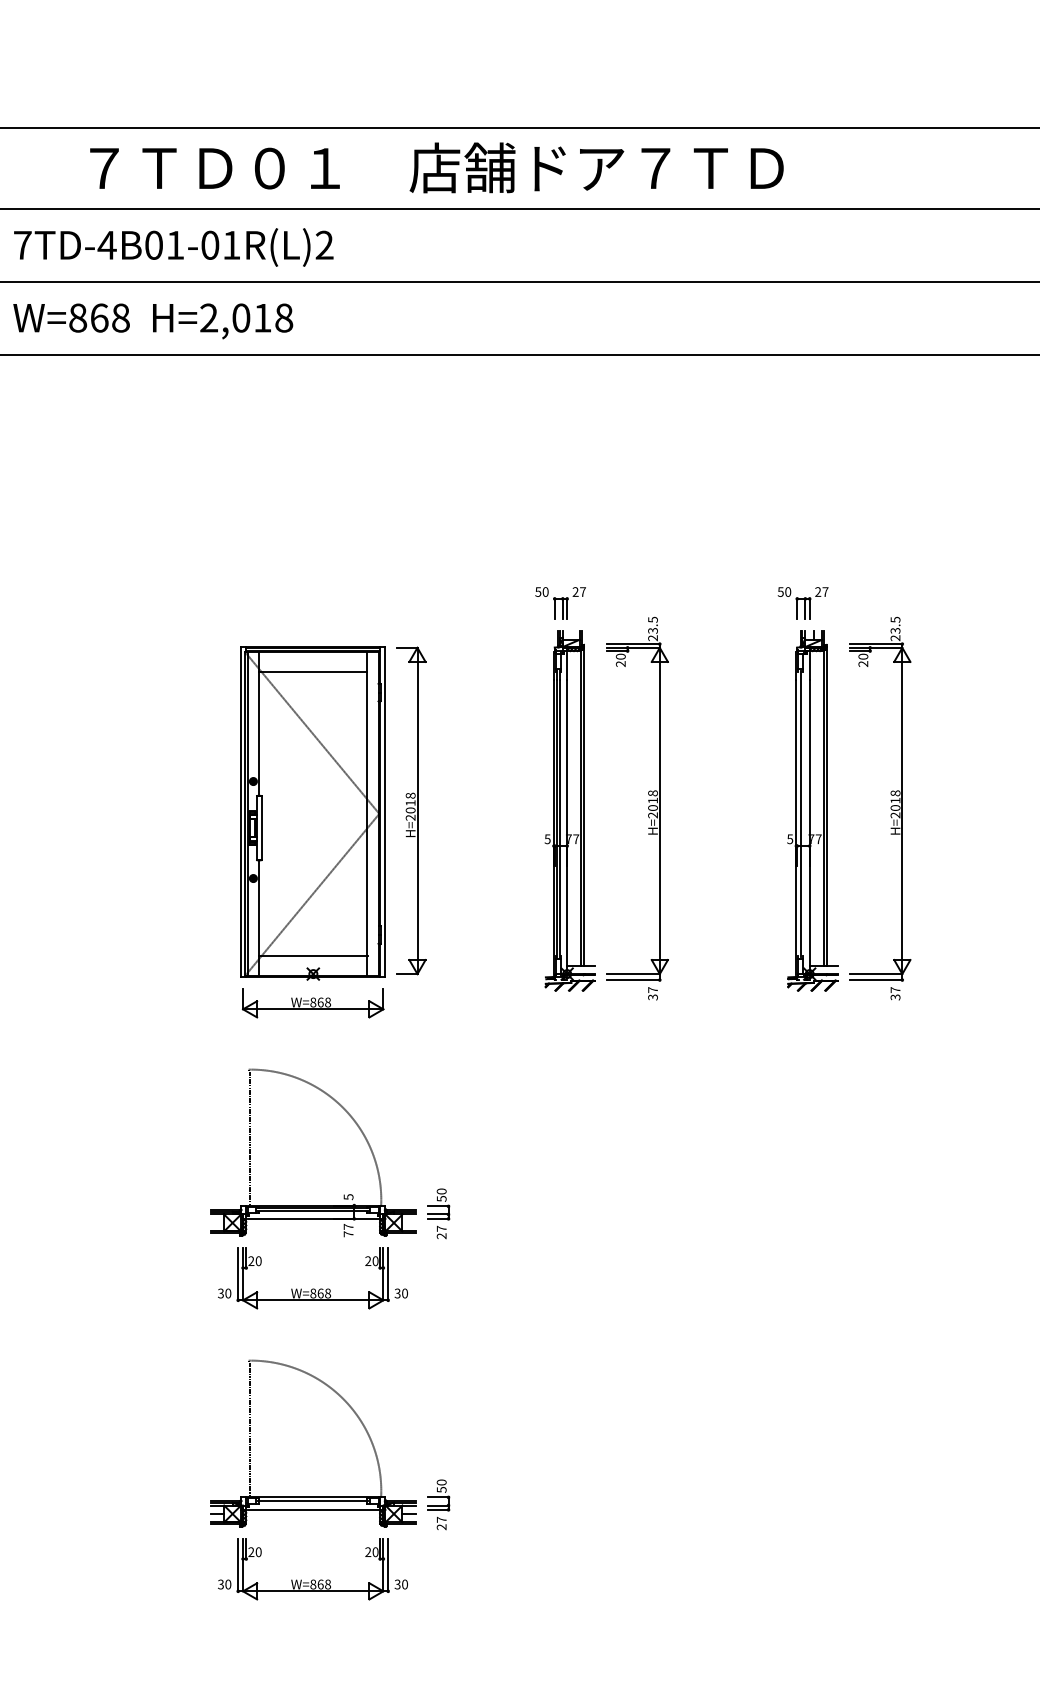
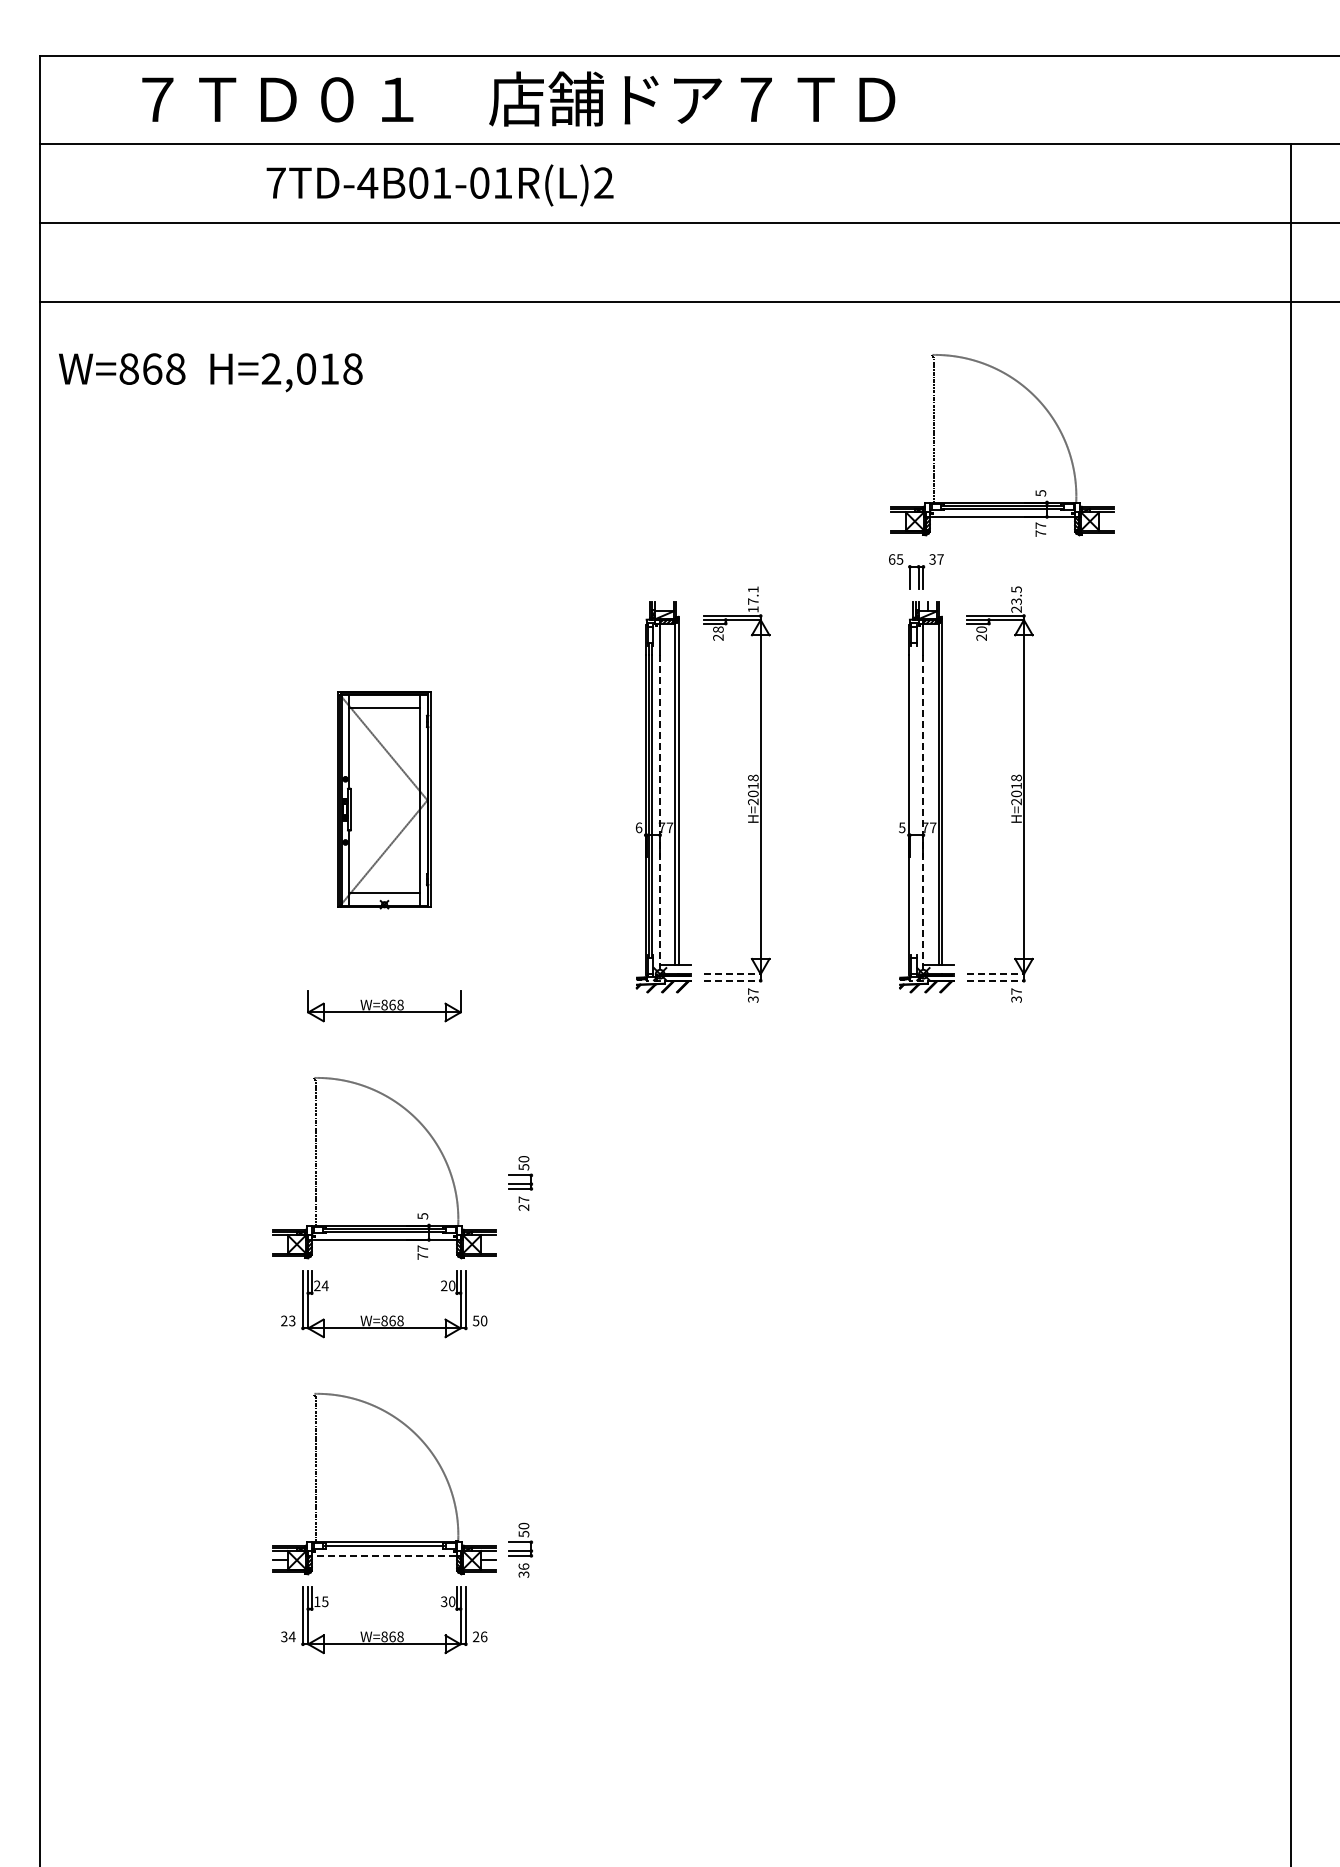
text: (173, 247) -> (439, 185), moved
text: (152, 321) -> (210, 372), moved
part: (923, 455) -> (1046, 411), added
text: (783, 592) -> (895, 559), 50 -> 65
text: (818, 592) -> (932, 559), 27 -> 37
part: (560, 603) -> (652, 571), removed
text: (653, 628) -> (753, 599), 23.5 -> 17.1
text: (620, 656) -> (718, 629), 20 -> 28
part: (411, 810) -> (491, 796), removed
line: (800, 813) -> (913, 799), removed
part: (313, 814) -> (384, 800), size x0.6
line: (567, 826) -> (660, 813), solid -> dashed
line: (809, 826) -> (923, 813), solid -> dashed
text: (547, 838) -> (638, 827), 5 -> 6
line: (633, 974) -> (732, 974), solid -> dashed
line: (876, 974) -> (995, 974), solid -> dashed
line: (633, 979) -> (732, 980), solid -> dashed
line: (876, 979) -> (995, 980), solid -> dashed
part: (438, 1213) -> (520, 1183), moved
text: (257, 1260) -> (324, 1285), 20 -> 24
text: (224, 1293) -> (288, 1320), 30 -> 23
text: (398, 1293) -> (476, 1320), 30 -> 50
line: (313, 1509) -> (384, 1555), solid -> dashed
text: (441, 1523) -> (523, 1570), 27 -> 36
text: (255, 1551) -> (321, 1601), 20 -> 15
text: (367, 1552) -> (443, 1602), 20 -> 30
text: (227, 1584) -> (291, 1636), 30 -> 34
text: (400, 1584) -> (479, 1636), 30 -> 26

